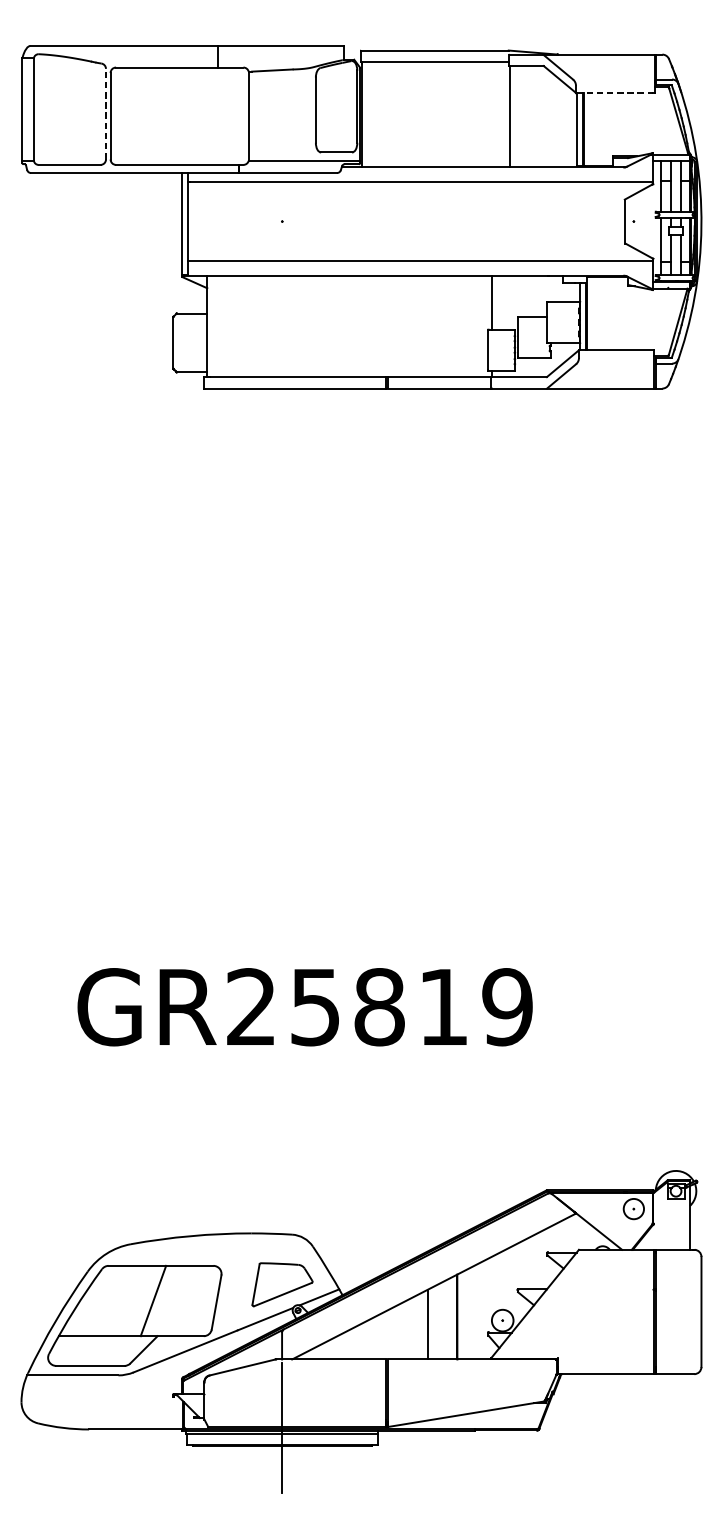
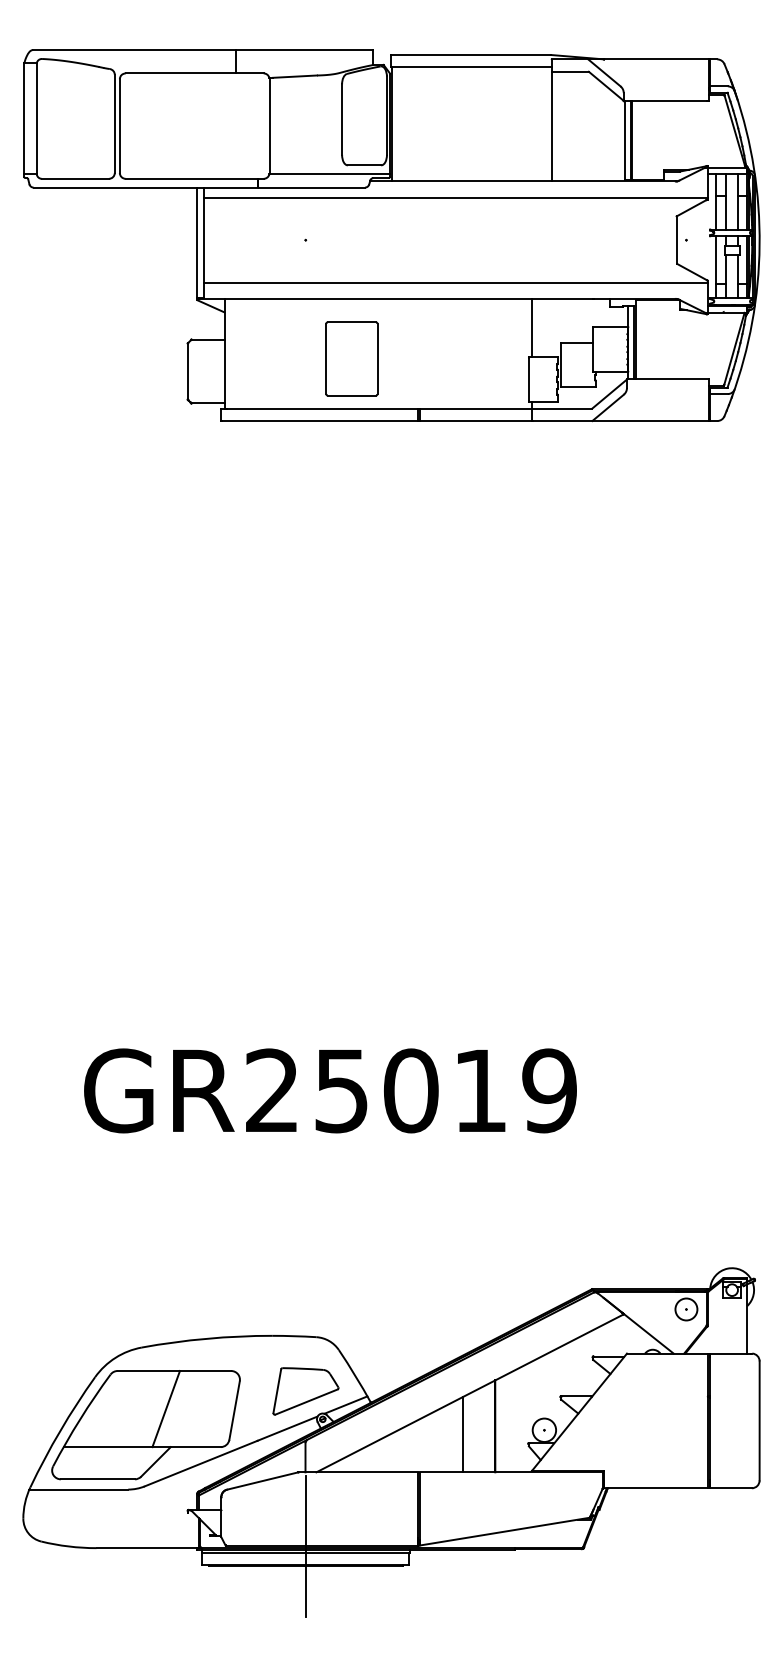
line: (615, 93) -> (666, 101), dashed -> solid
line: (105, 113) -> (114, 123), dashed -> solid
part: (324, 330) -> (351, 358), added
text: (379, 1006) -> (411, 1090), GR25819 -> GR25019

